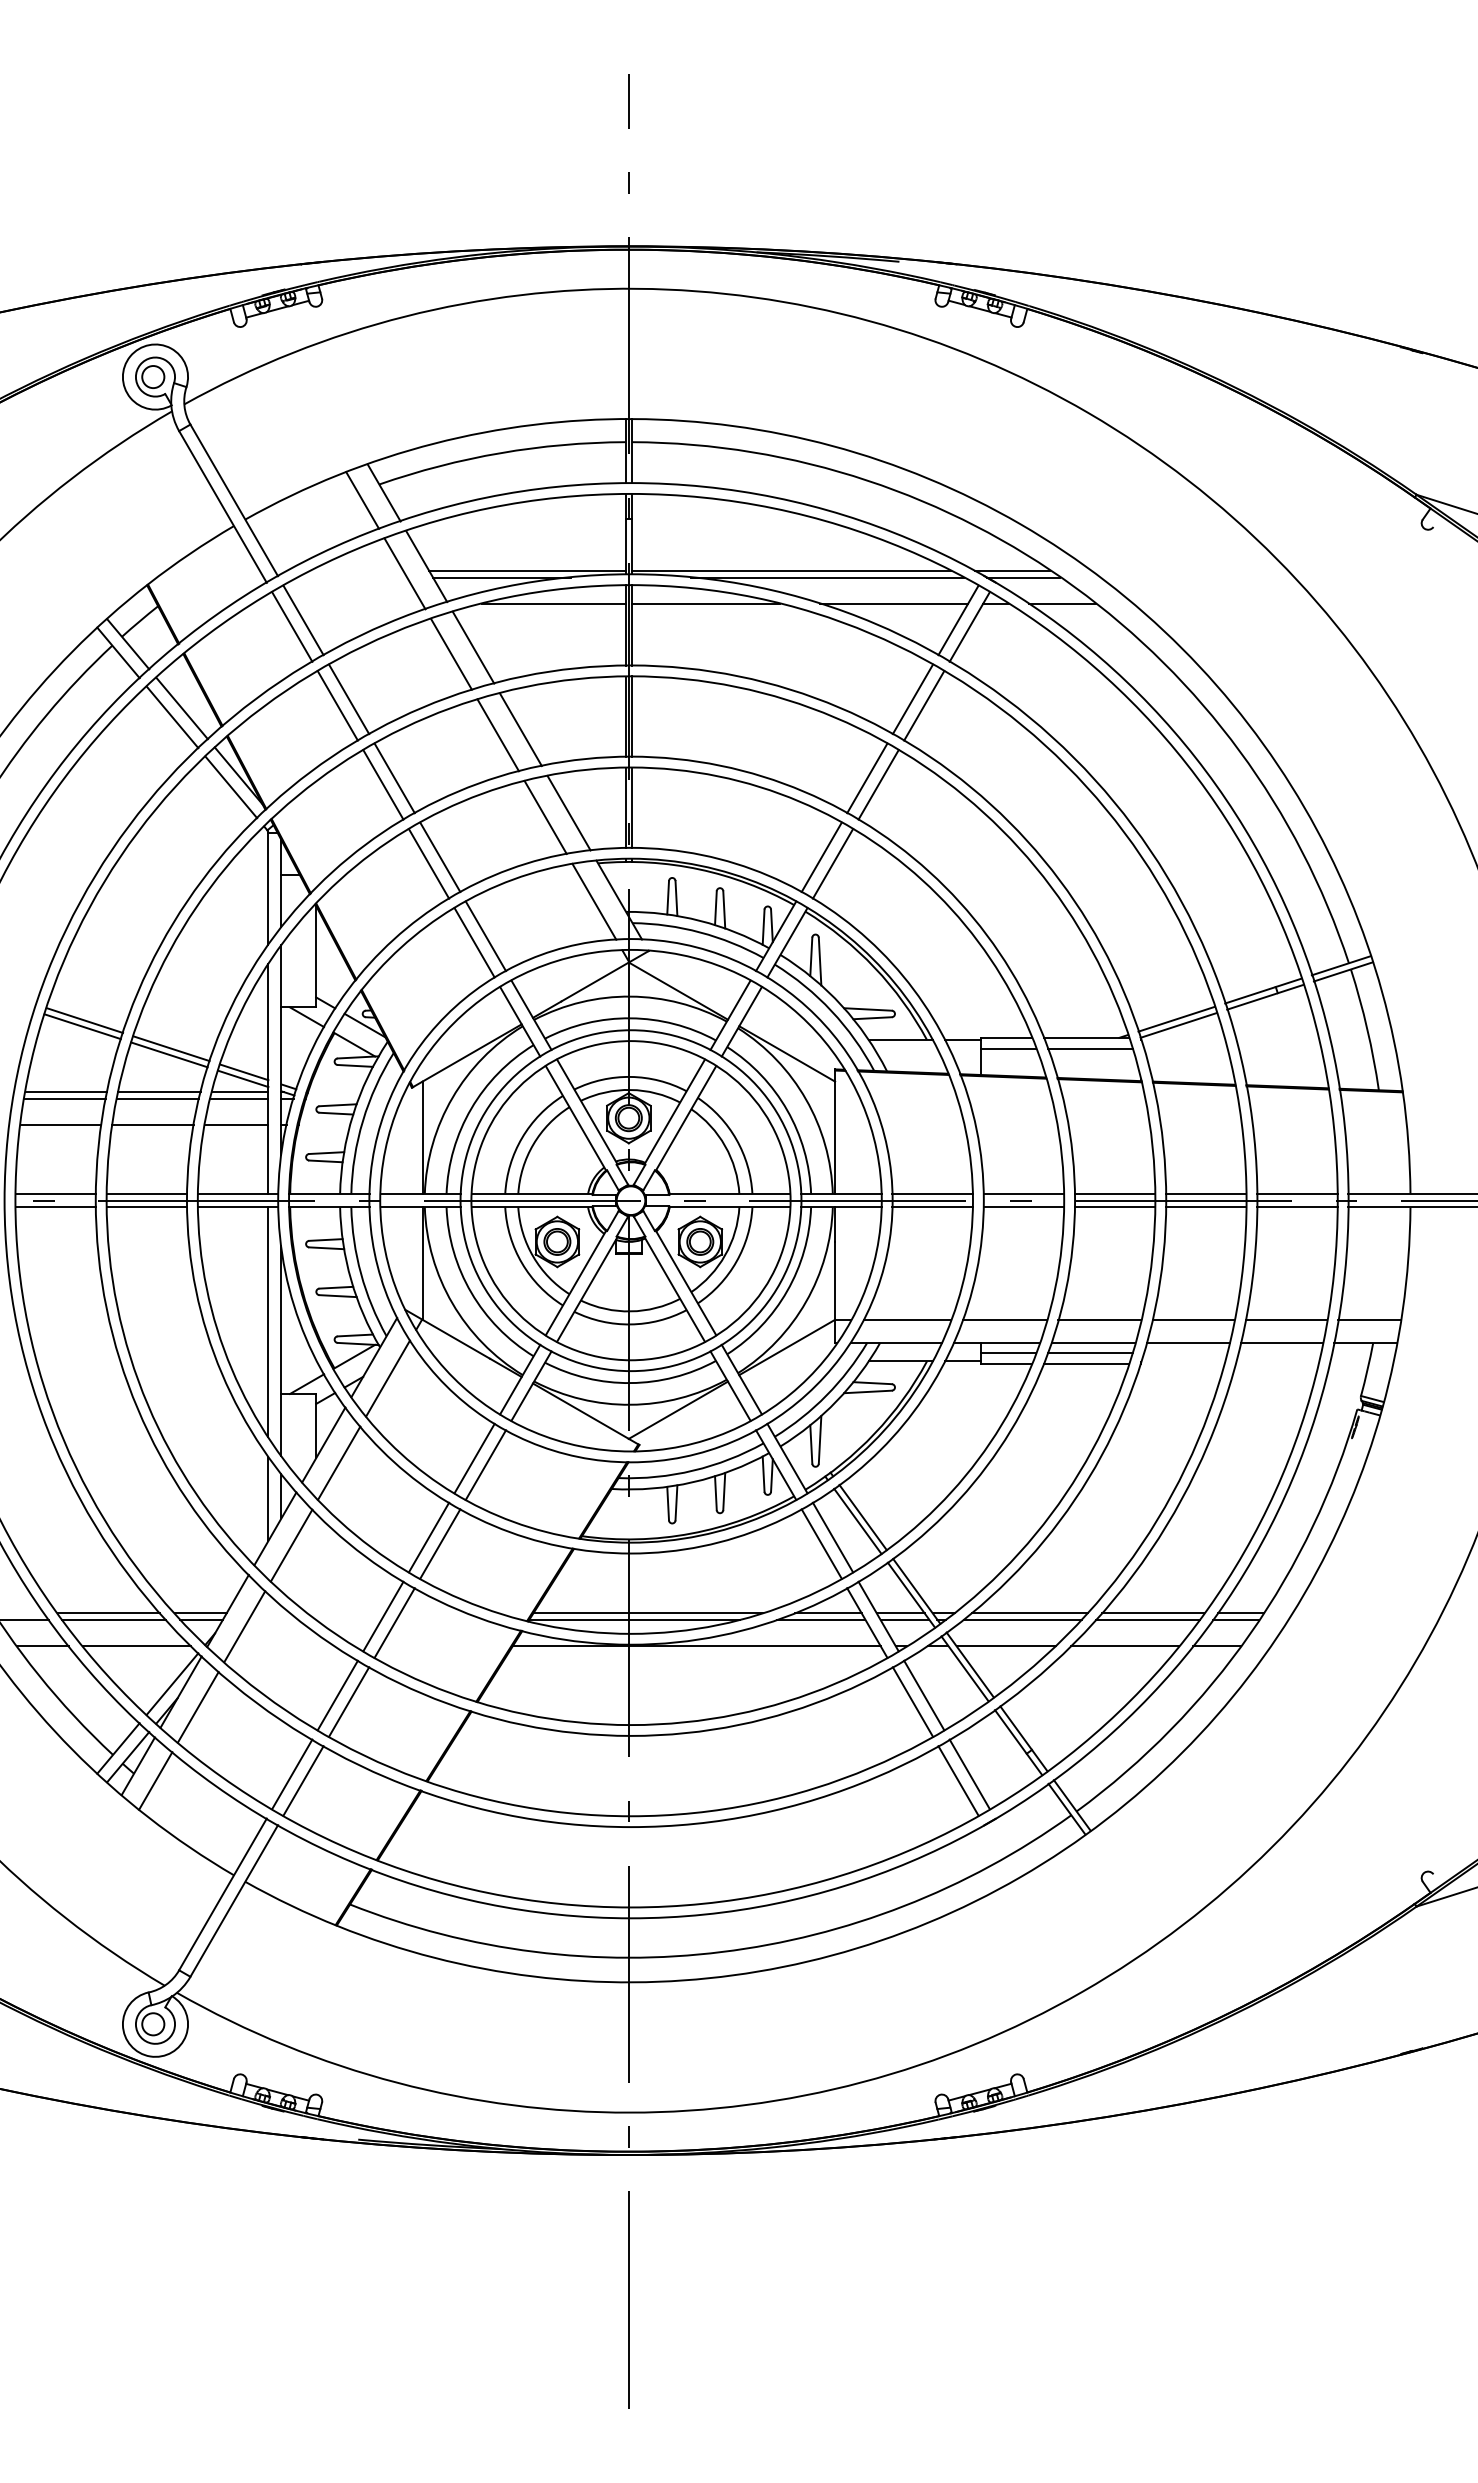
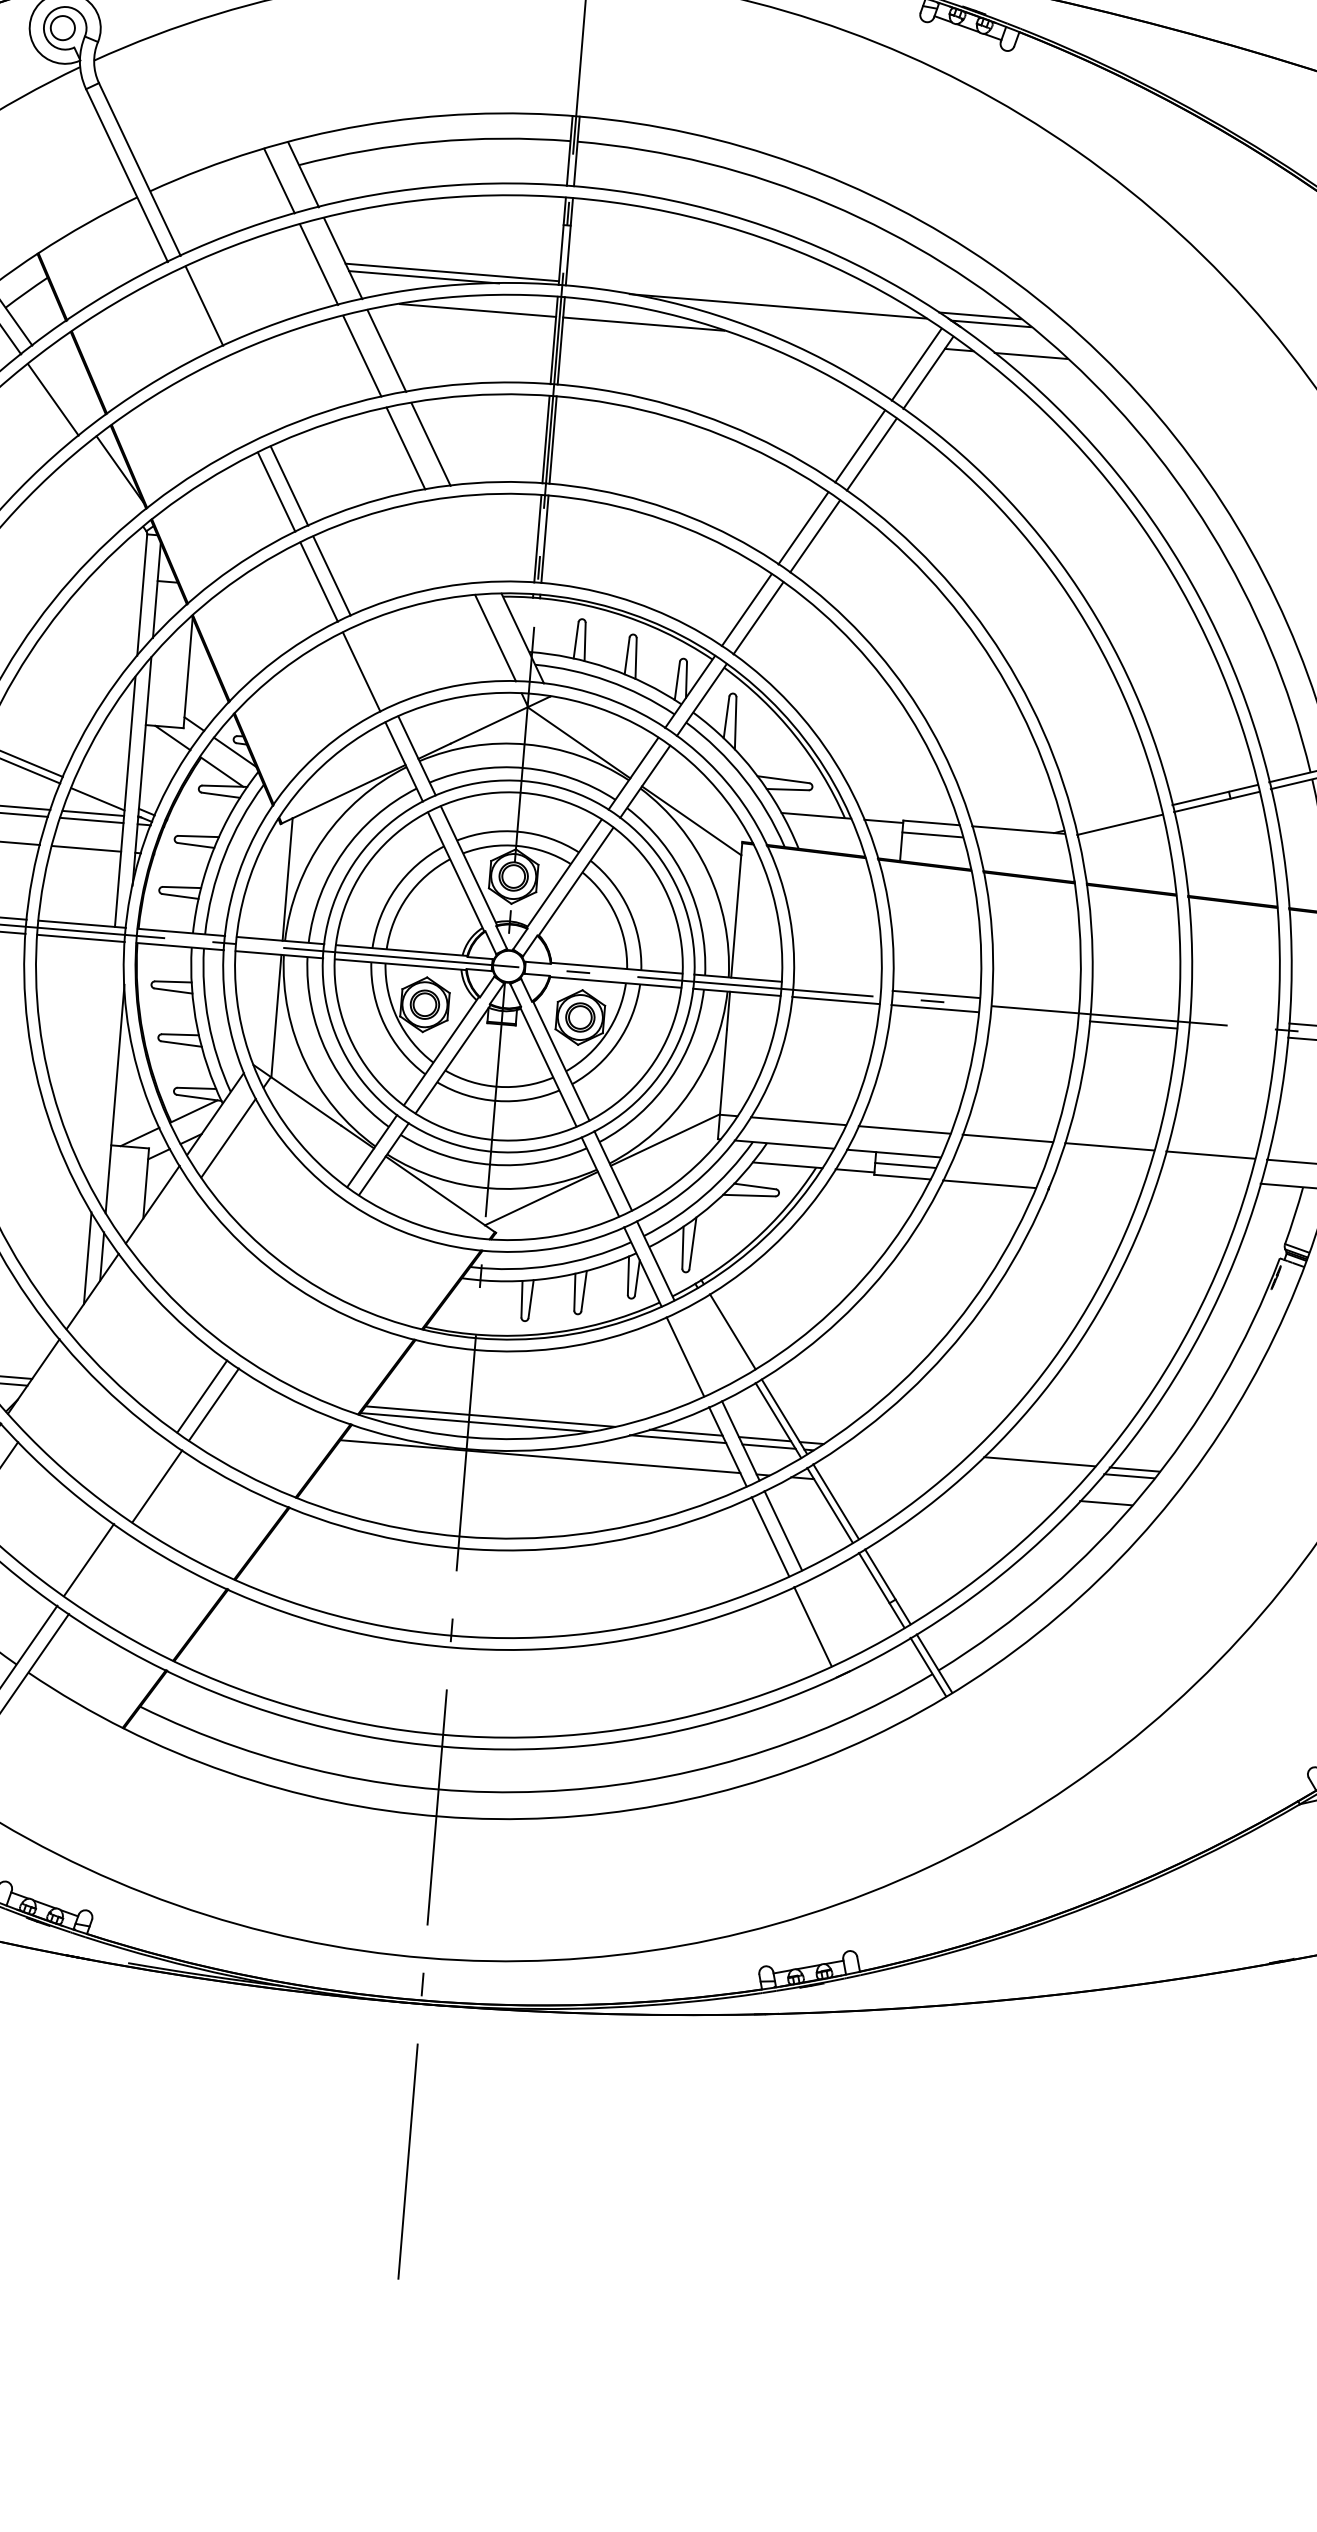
line: (791, 571) -> (739, 296), removed
line: (894, 603) -> (848, 340), removed
line: (292, 626) -> (191, 311), removed
line: (349, 699) -> (247, 396), removed
line: (337, 705) -> (233, 401), removed
line: (181, 708) -> (63, 391), removed
line: (231, 787) -> (111, 481), removed
line: (568, 812) -> (475, 538), removed
line: (545, 816) -> (450, 541), removed
line: (485, 936) -> (374, 666), removed
line: (1176, 1018) -> (1118, 817), removed
line: (1089, 1048) -> (1020, 841), removed
line: (243, 1072) -> (98, 792), removed
line: (932, 1194) -> (837, 986), removed
line: (1114, 1194) -> (1035, 1002), removed
line: (1206, 1194) -> (1135, 1011), removed
line: (1297, 1194) -> (1234, 1019), removed
line: (1114, 1207) -> (1033, 1017), removed
line: (1297, 1207) -> (1232, 1033), removed
line: (268, 1322) -> (103, 1066), removed
line: (1093, 1342) -> (998, 1162), removed
line: (1187, 1342) -> (1101, 1170), removed
line: (1281, 1342) -> (1203, 1178), removed
line: (1089, 1352) -> (993, 1172), removed
line: (474, 1458) -> (315, 1232), removed
line: (339, 1462) -> (168, 1225), removed
line: (485, 1464) -> (326, 1240), removed
line: (857, 1520) -> (726, 1334), removed
line: (428, 1537) -> (258, 1314), removed
line: (832, 1537) -> (697, 1350), removed
line: (440, 1543) -> (270, 1322), removed
line: (291, 1545) -> (108, 1311), removed
line: (1029, 1613) -> (905, 1450), removed
line: (1022, 1619) -> (896, 1456), removed
line: (1147, 1619) -> (1032, 1468), removed
line: (244, 1626) -> (50, 1394), removed
line: (1005, 1646) -> (876, 1484), removed
line: (1125, 1646) -> (1006, 1495), removed
line: (337, 1695) -> (145, 1478), removed
line: (969, 1774) -> (825, 1620), removed
line: (303, 1780) -> (100, 1567), removed

